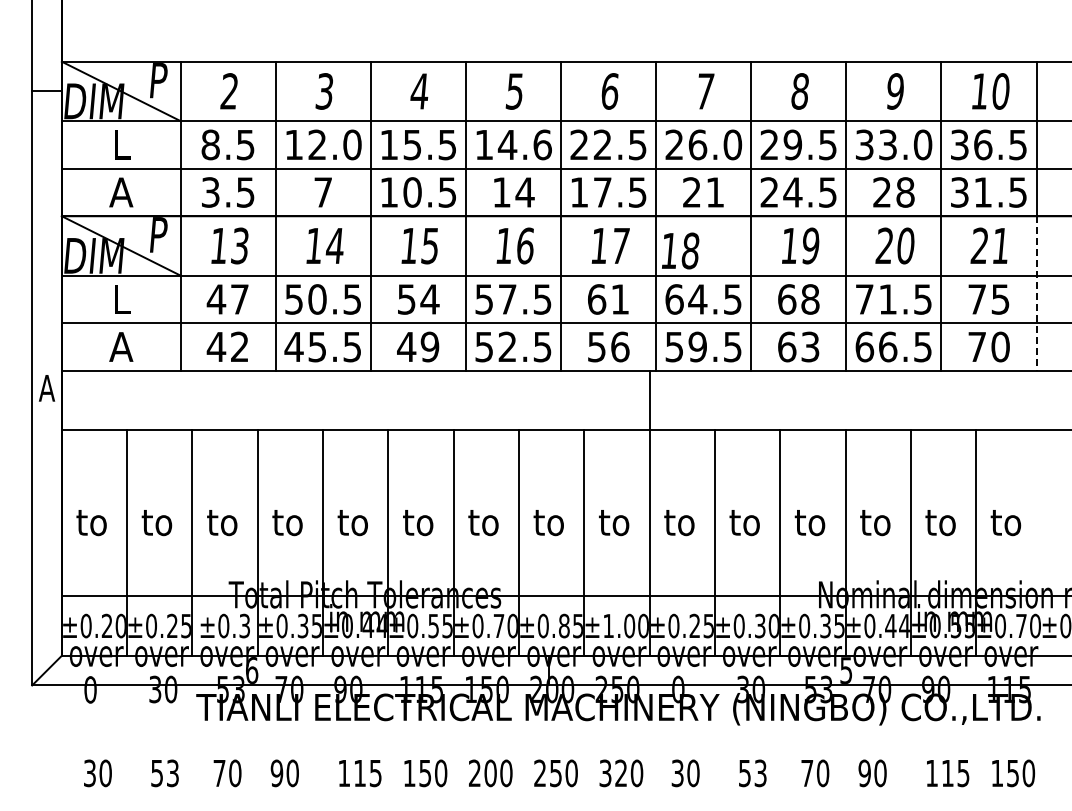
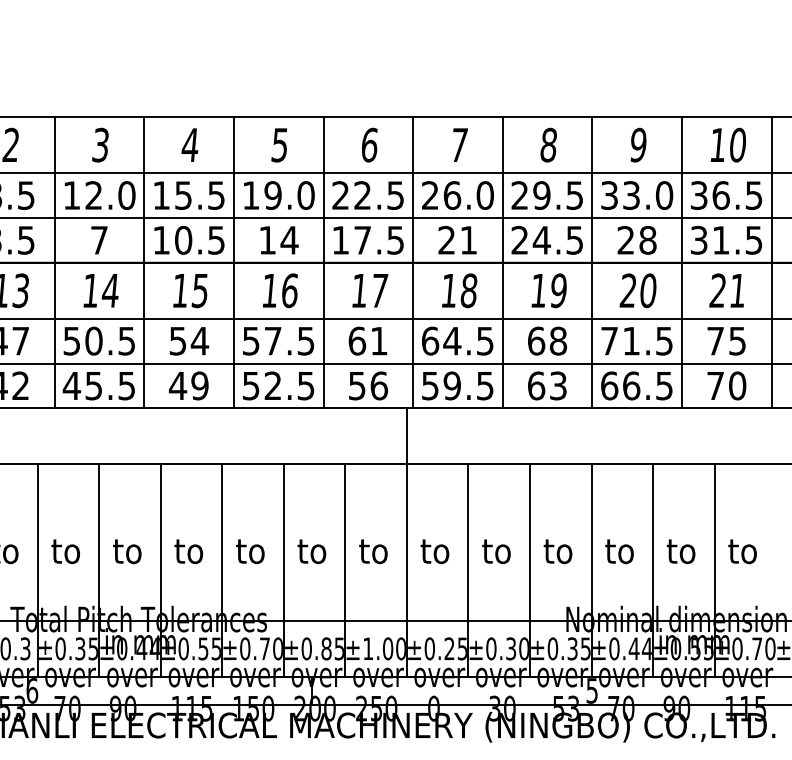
text: (524, 144) -> (289, 195), 14.6 -> 19.0
text: (680, 250) -> (459, 290), moved
line: (1036, 294) -> (771, 336), dashed -> solid

